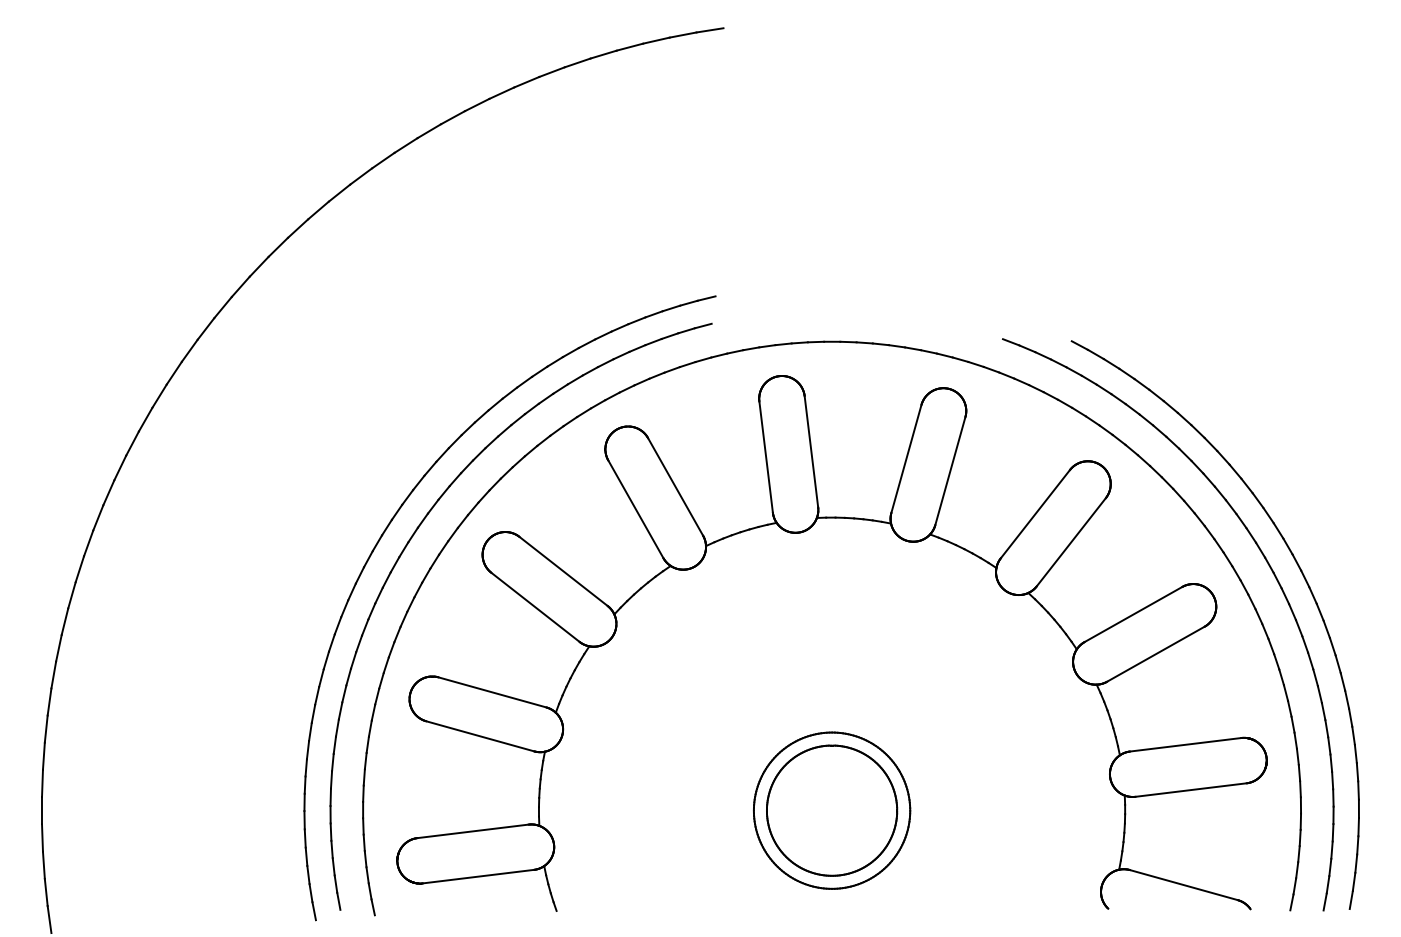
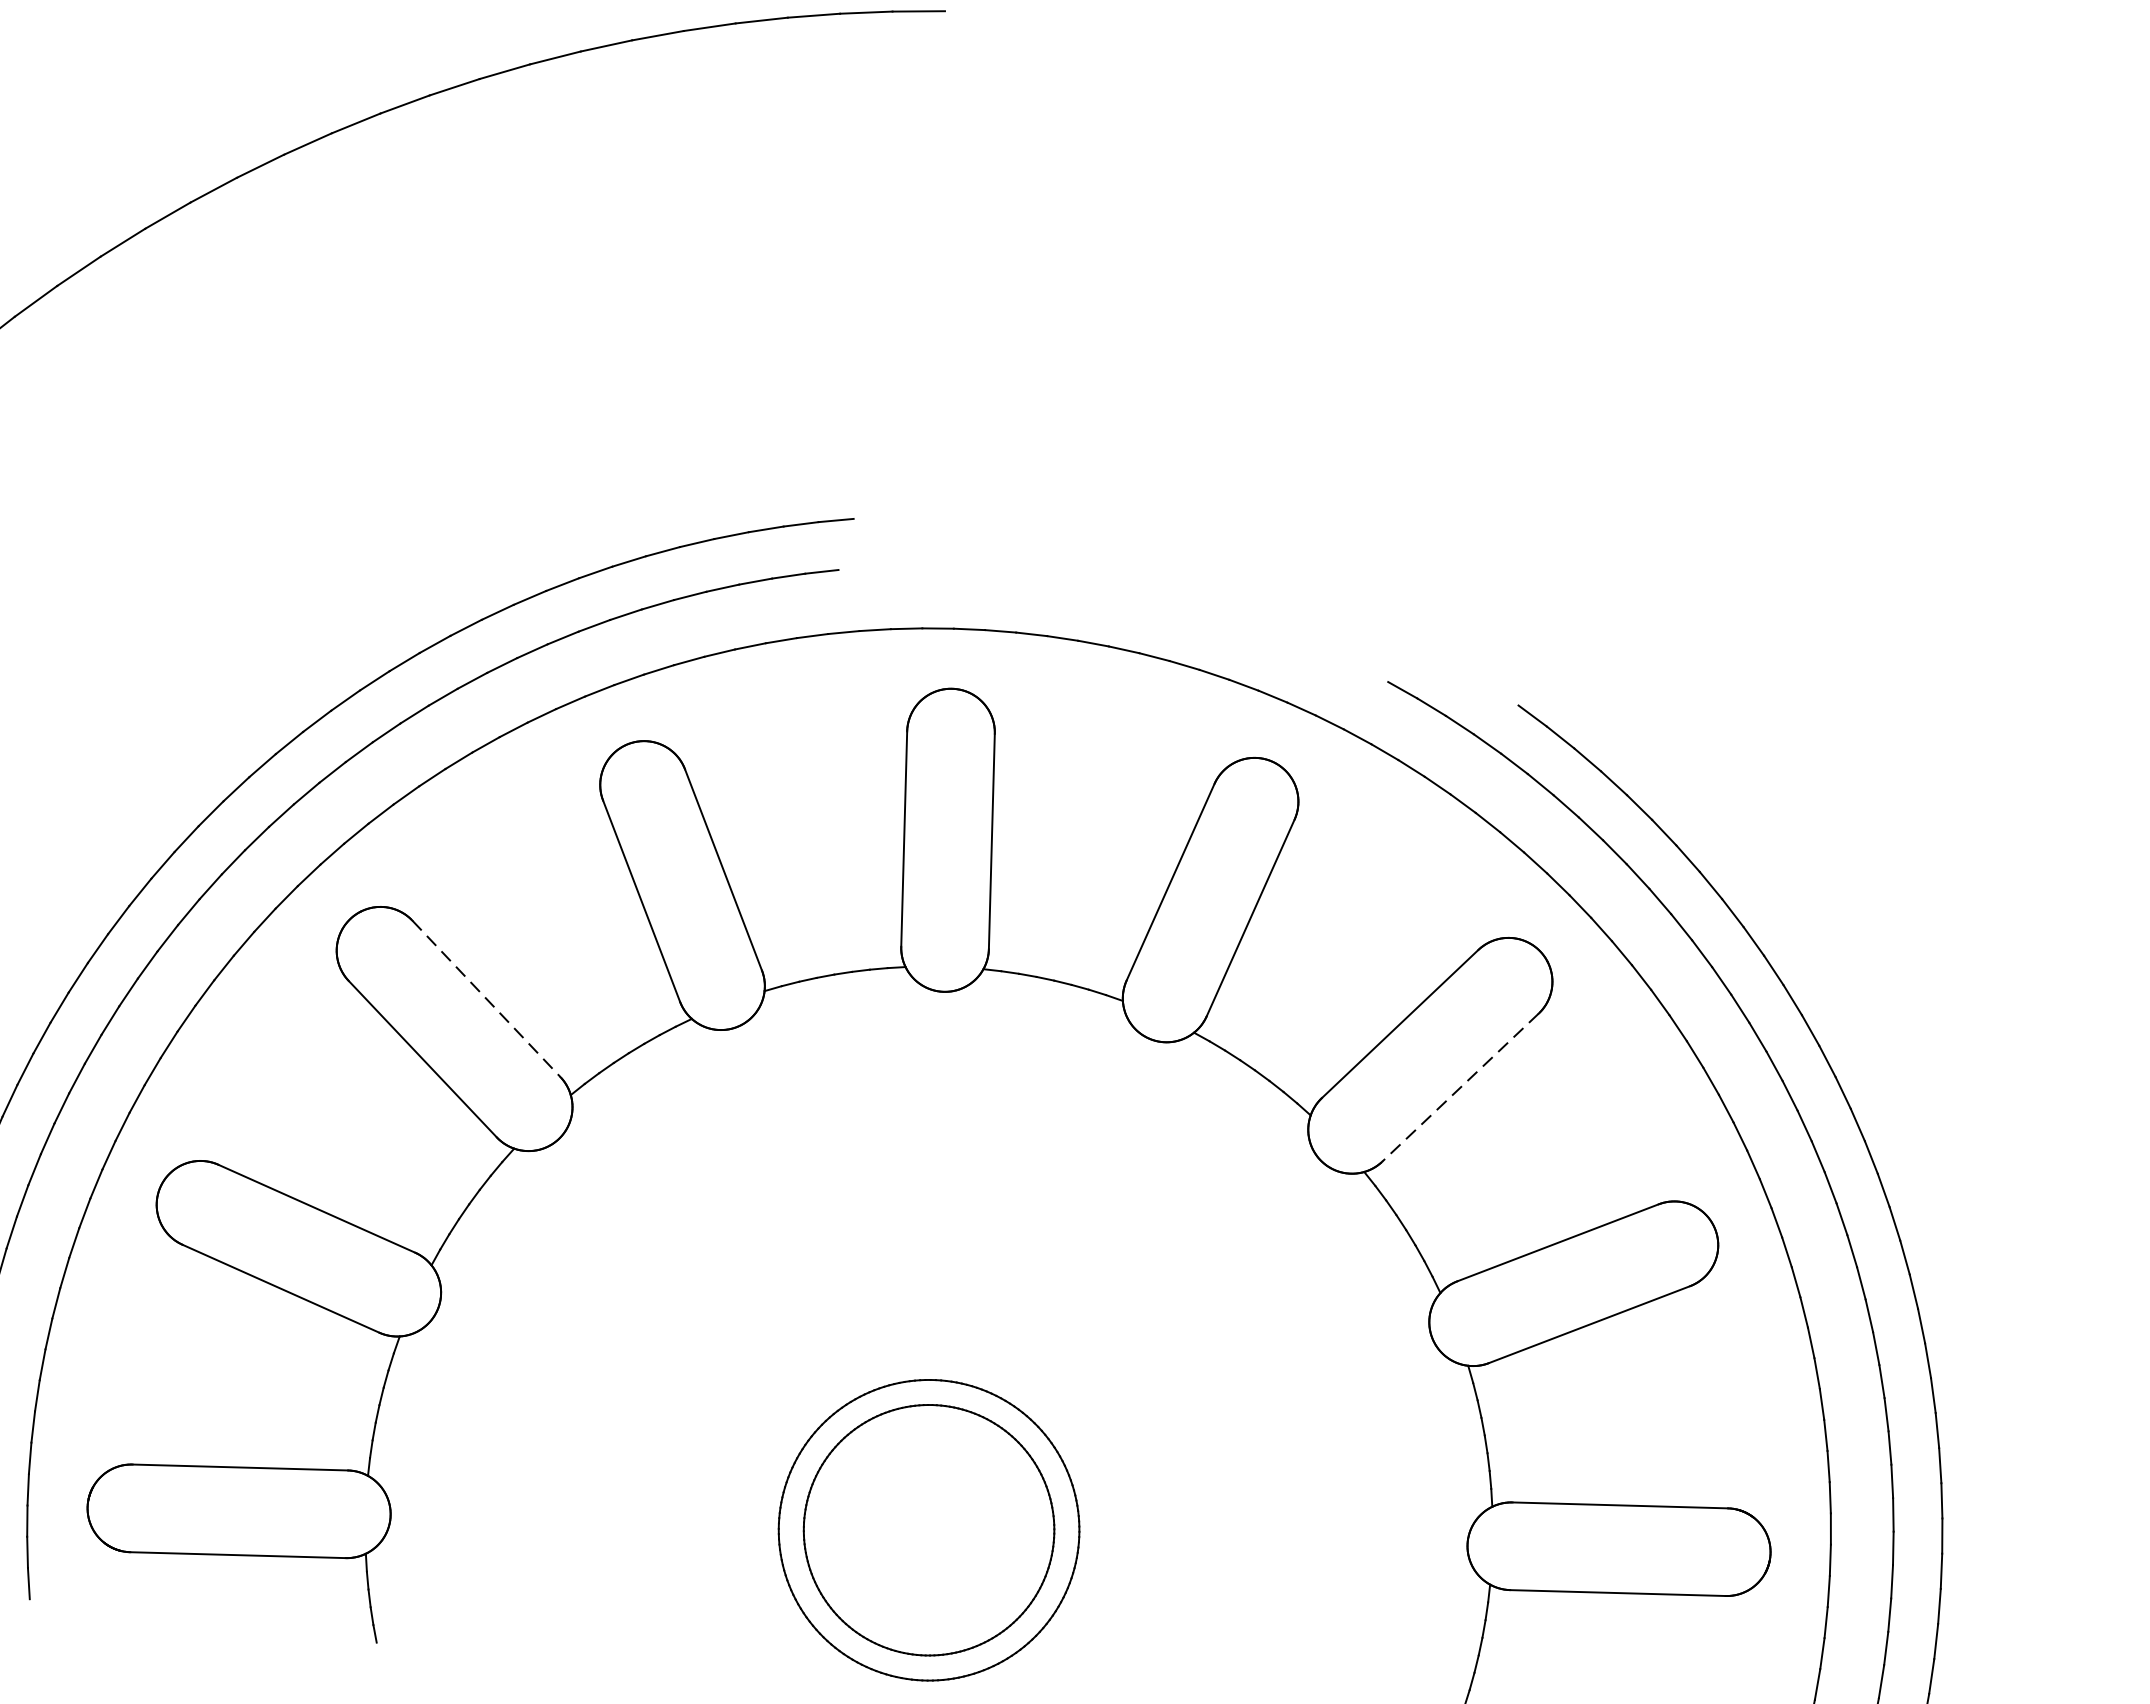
line: (1071, 542) -> (1460, 1088), solid -> dashed
line: (563, 571) -> (486, 998), solid -> dashed

